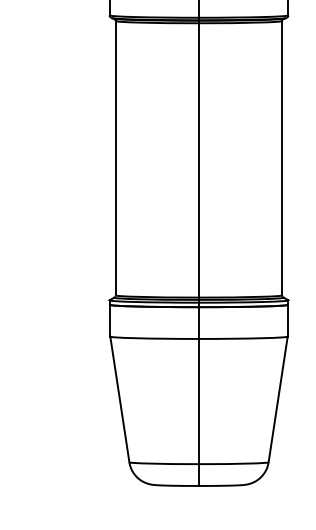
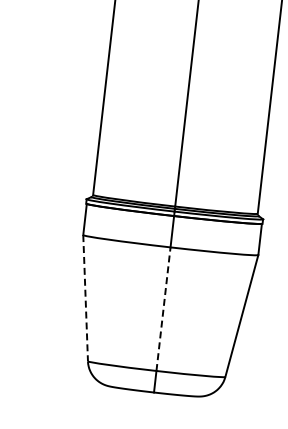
line: (119, 399) -> (85, 298), solid -> dashed
line: (199, 401) -> (163, 309), solid -> dashed

